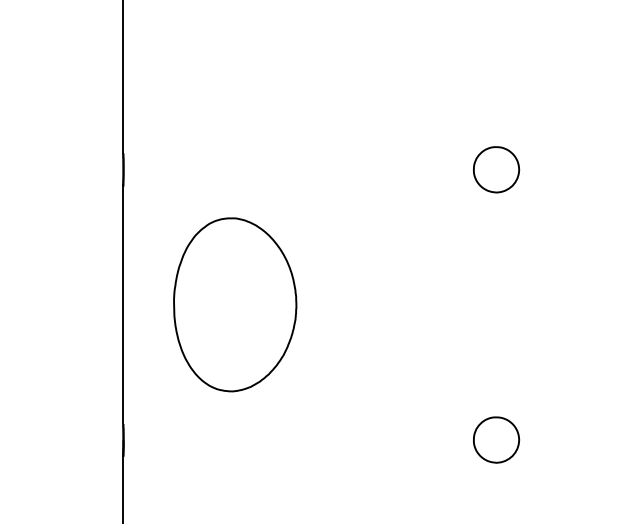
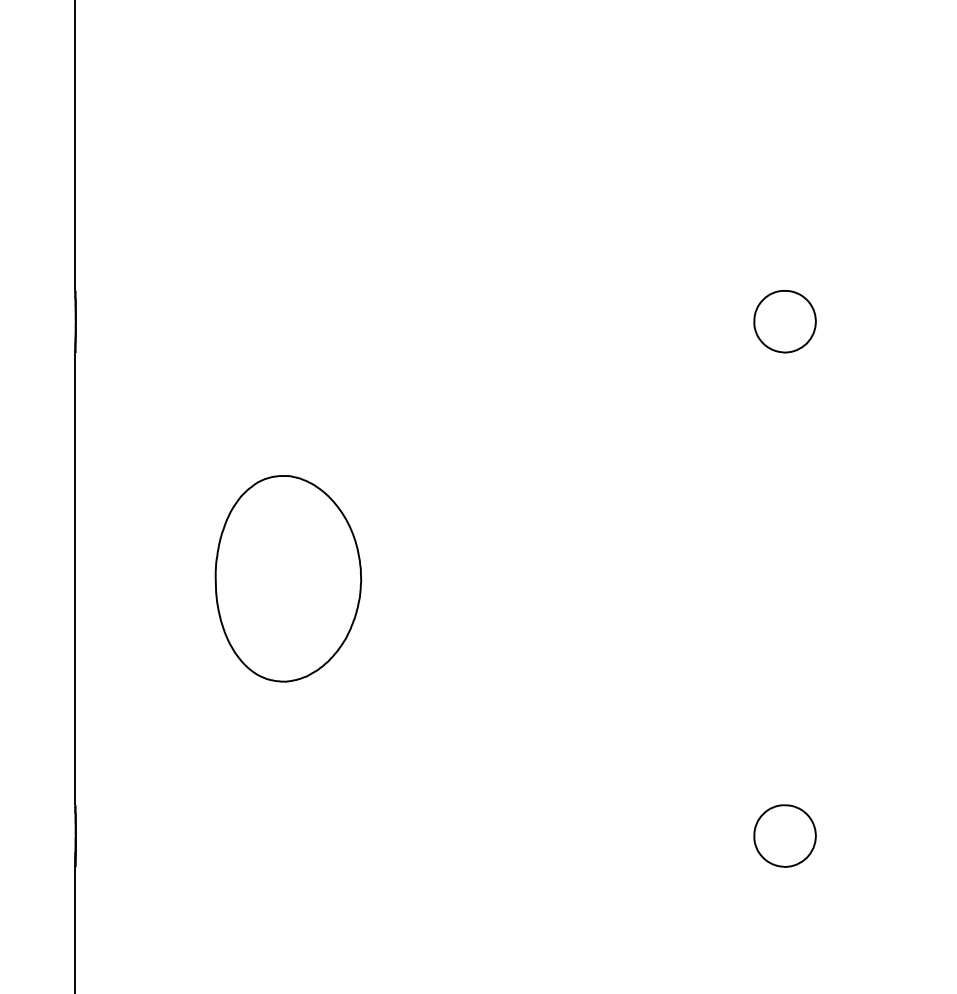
part: (496, 169) -> (785, 321), size x0.71
part: (235, 304) -> (288, 578), size x0.62
part: (496, 440) -> (785, 836), size x0.71

